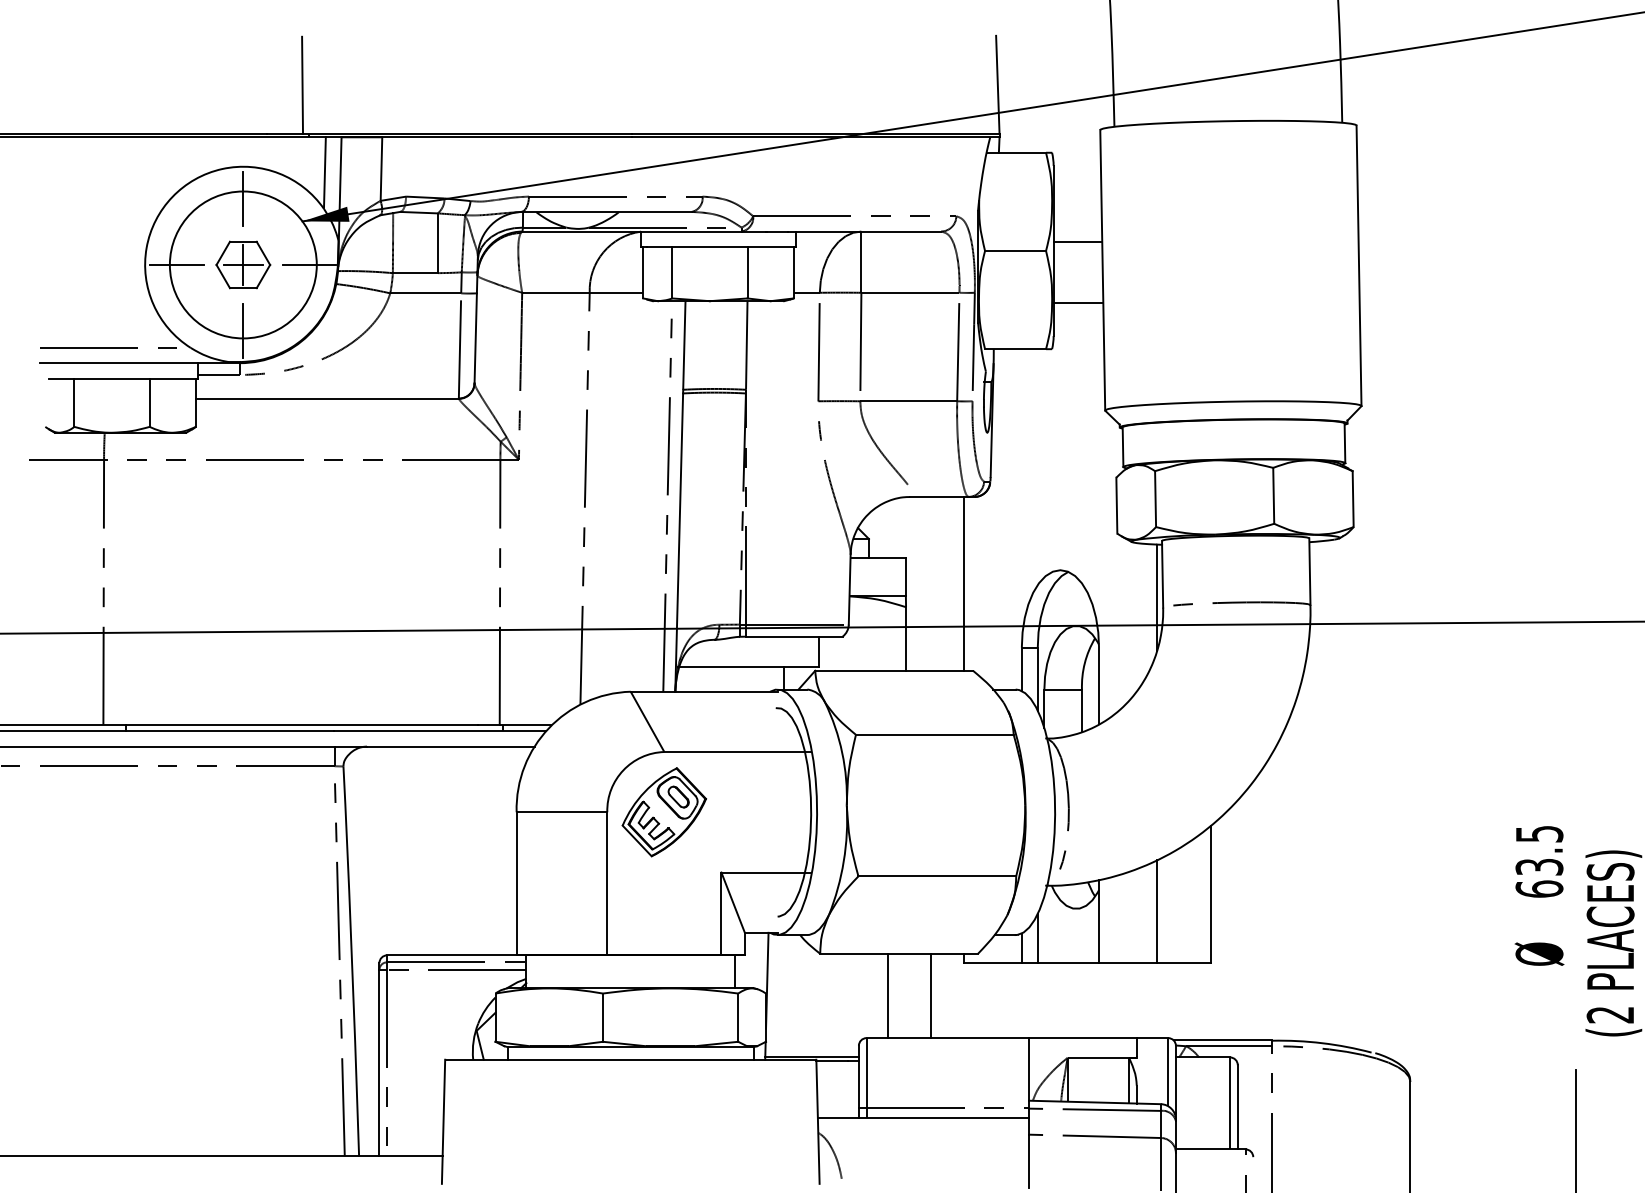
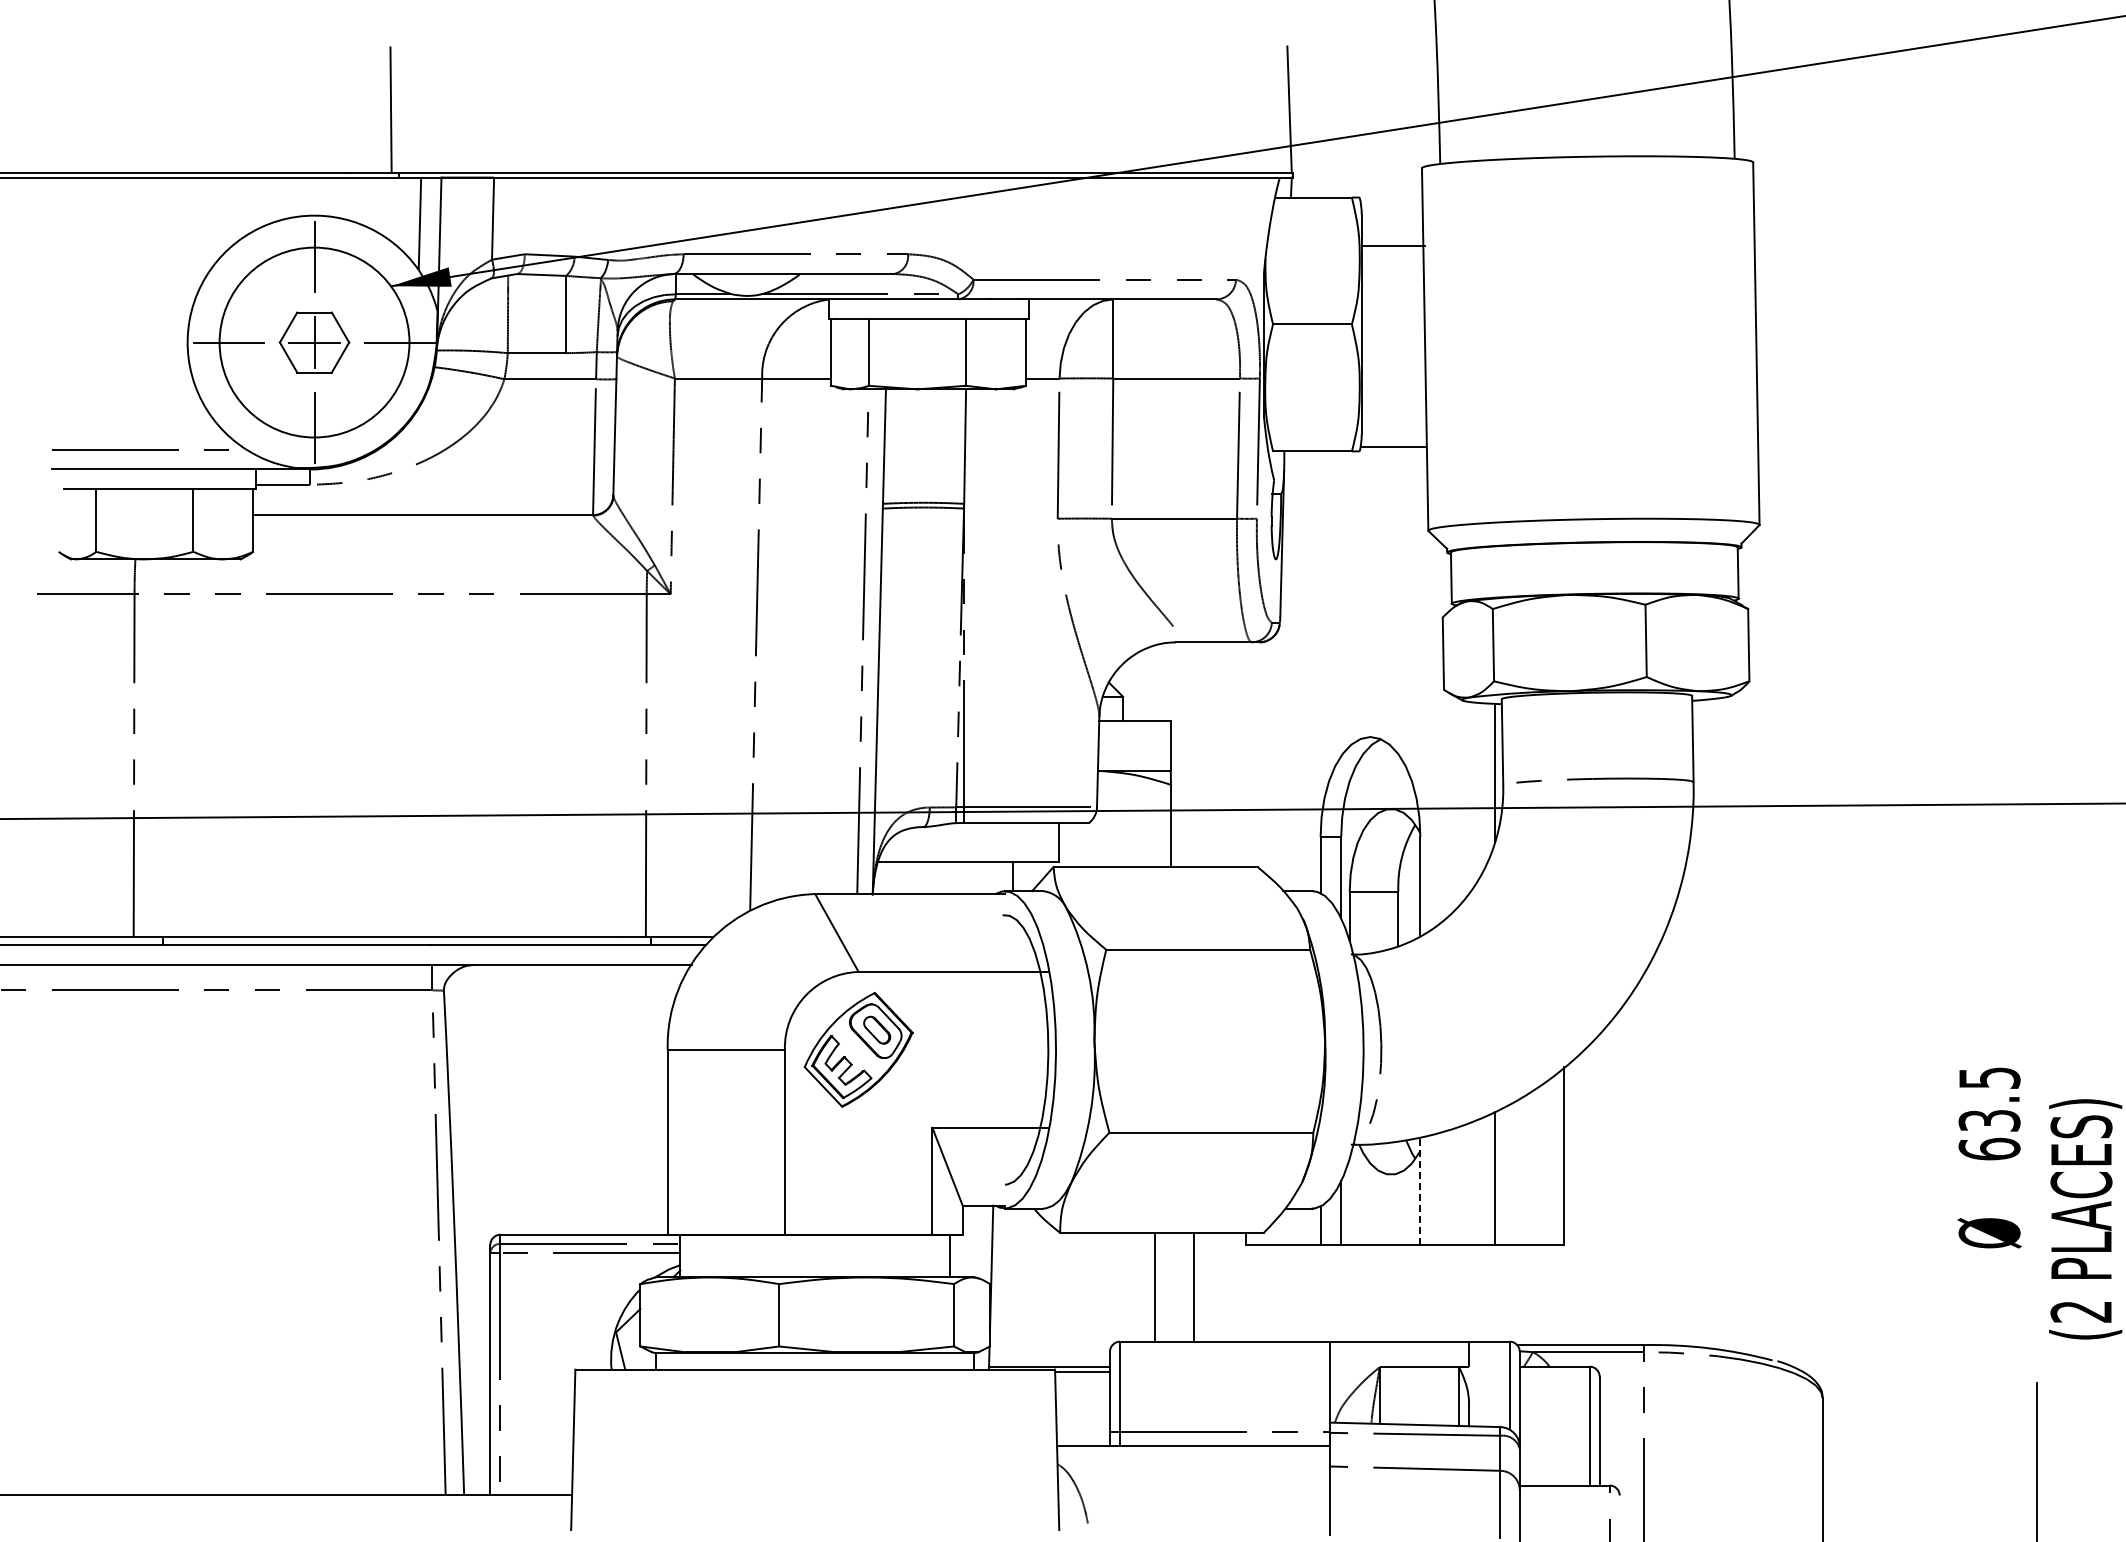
line: (1077, 241) -> (1392, 246), moved
line: (1078, 303) -> (1393, 447), moved
line: (963, 583) -> (1245, 754), removed
line: (1099, 921) -> (1420, 1191), solid -> dashed
line: (887, 995) -> (1194, 1286), moved
line: (930, 995) -> (1154, 1286), moved

